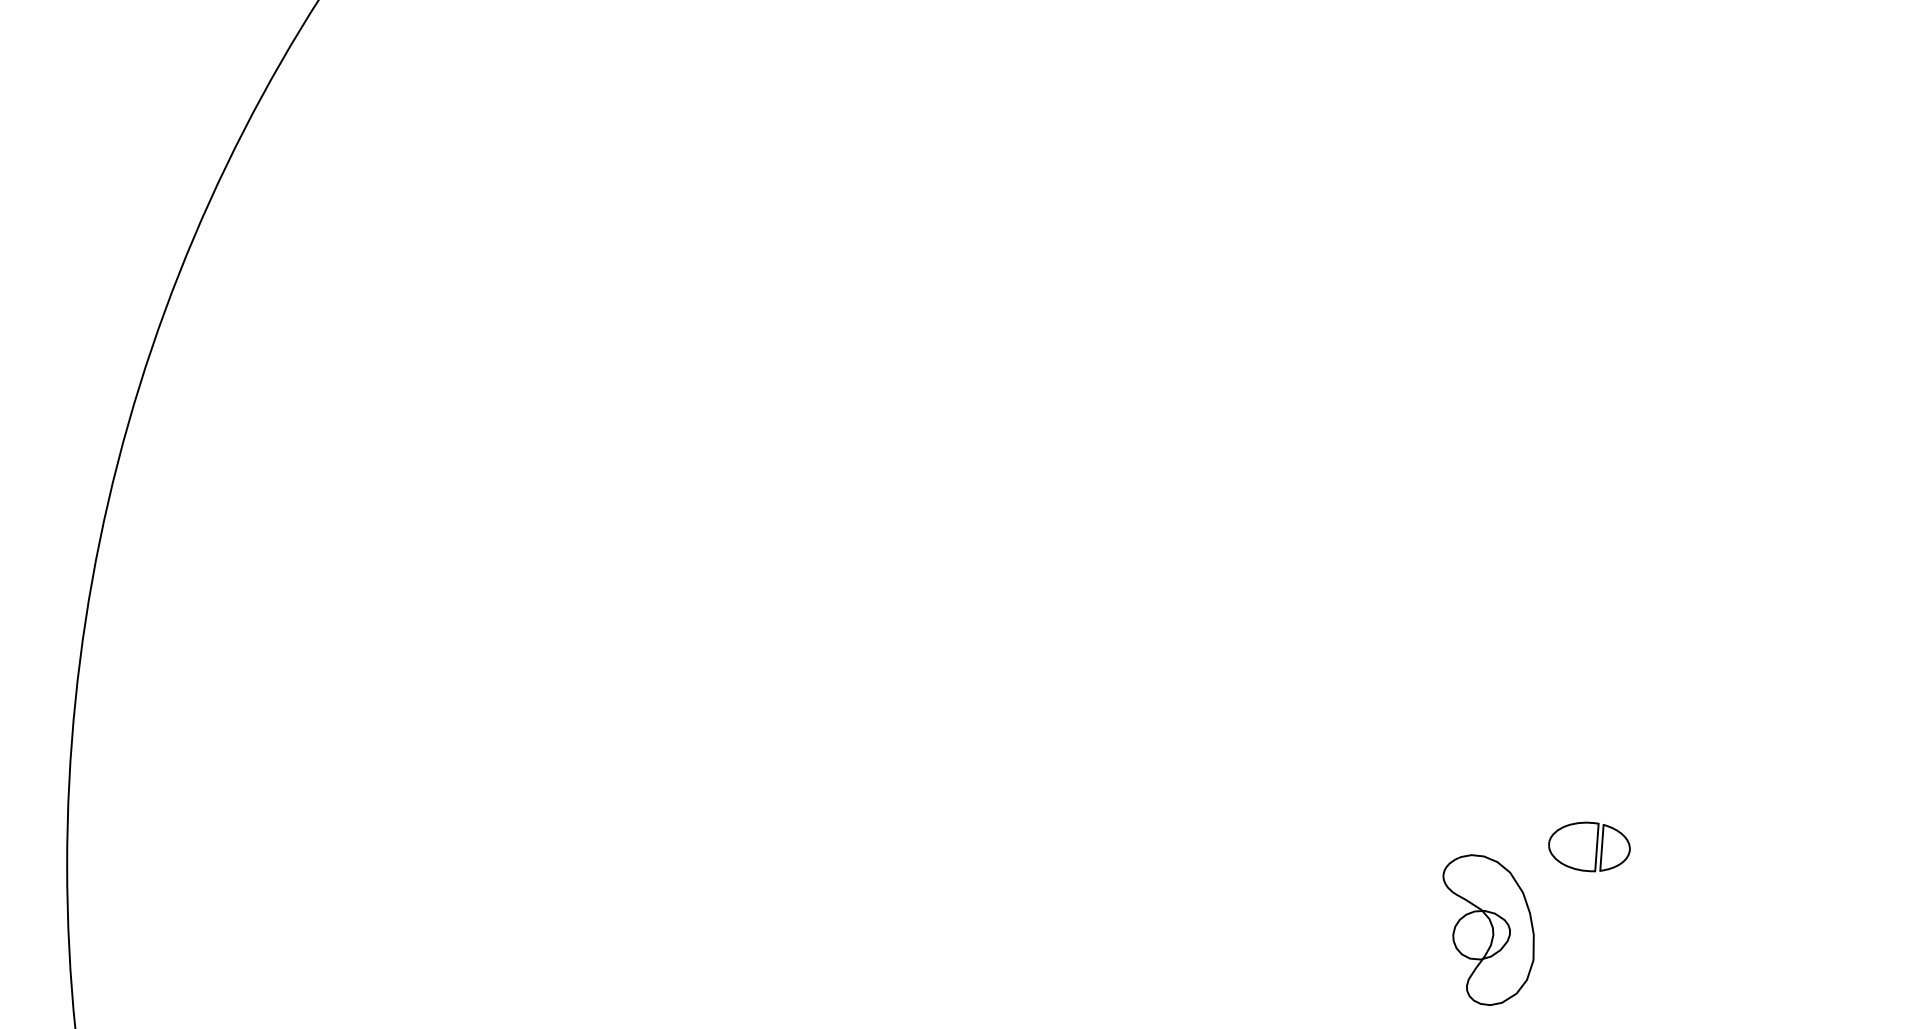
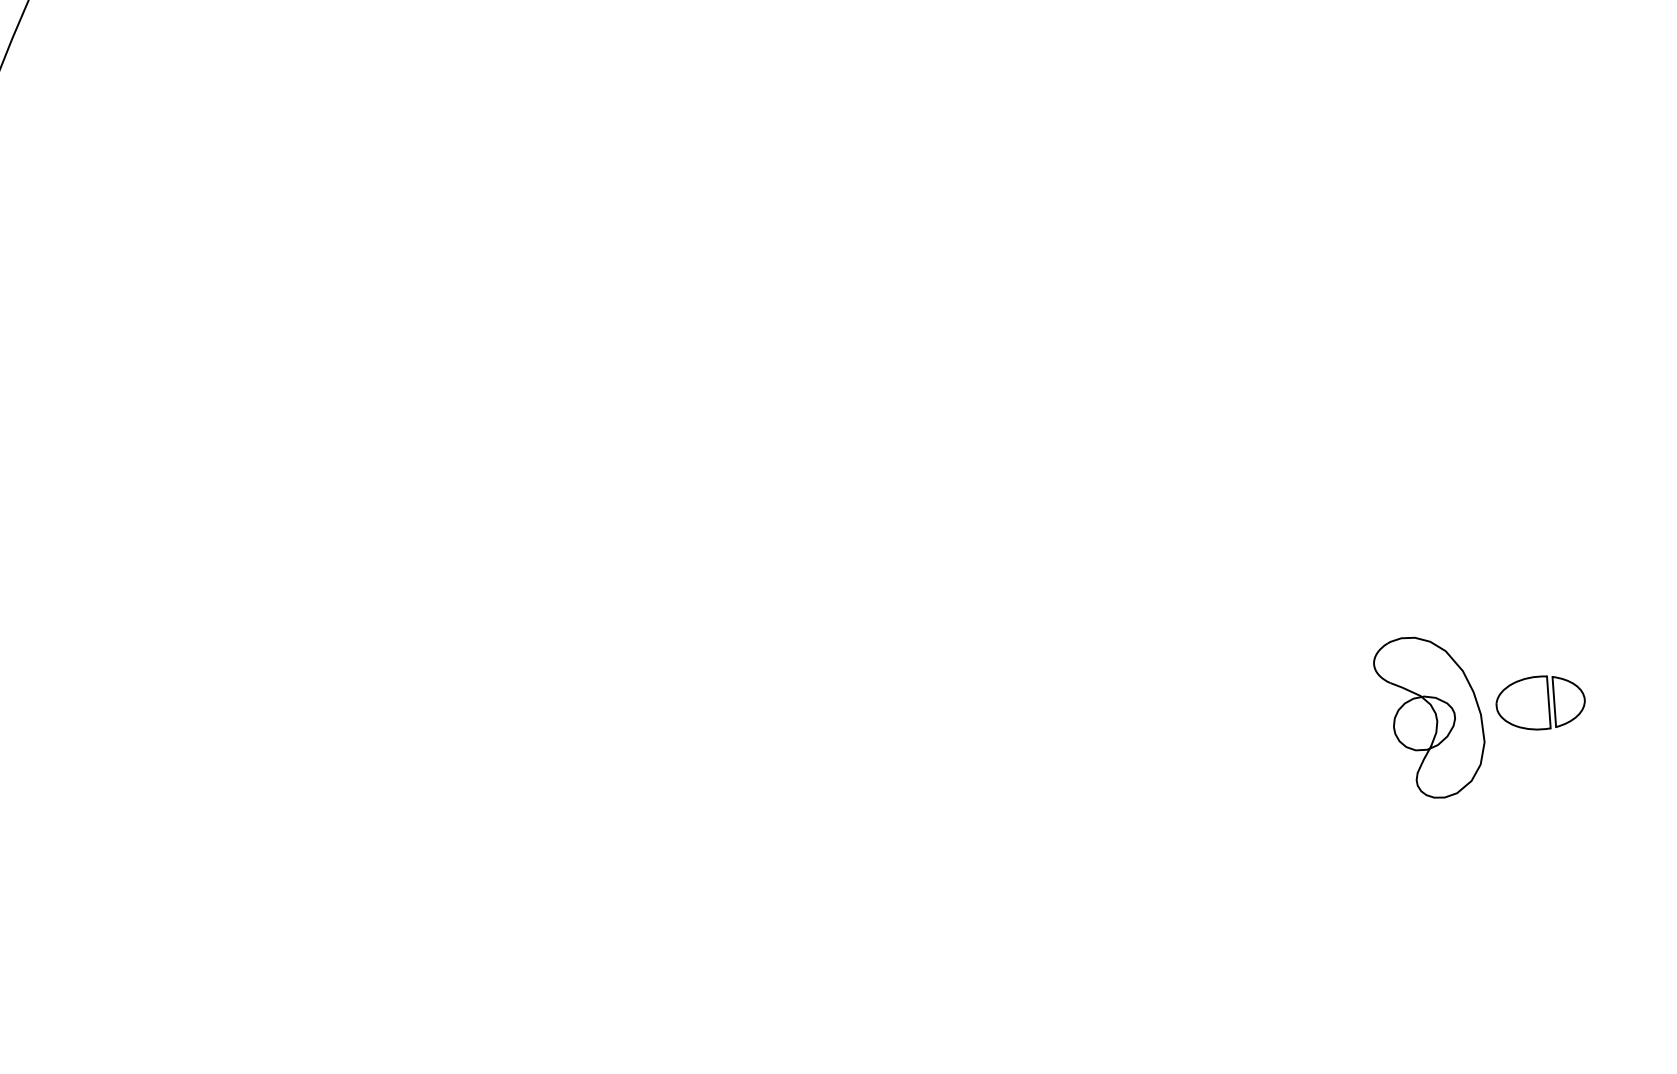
part: (1488, 929) -> (1431, 716), moved

